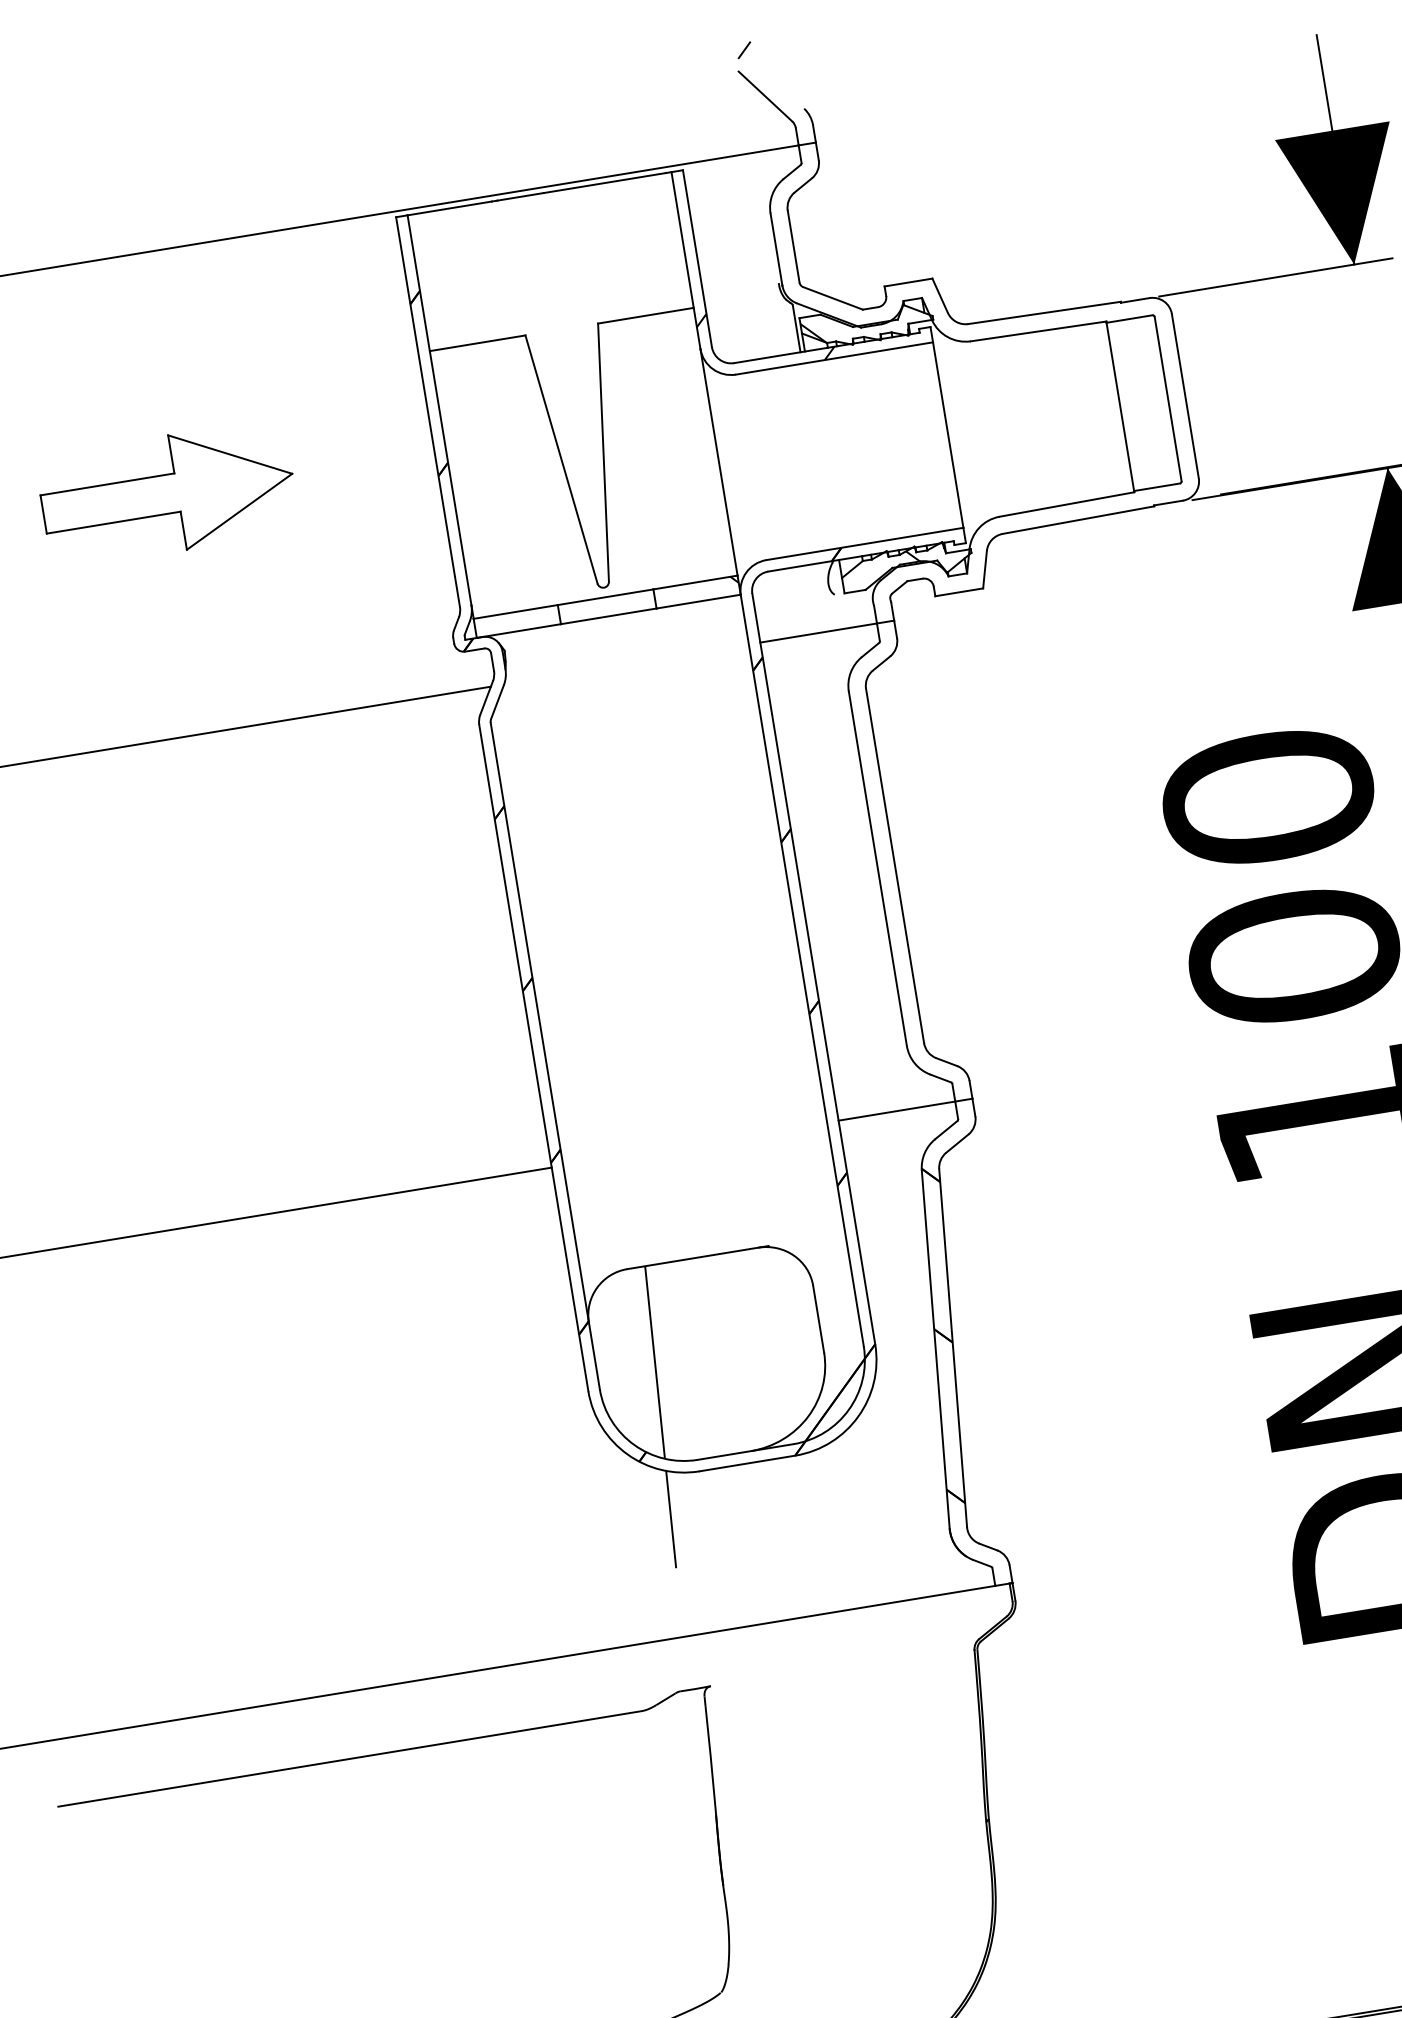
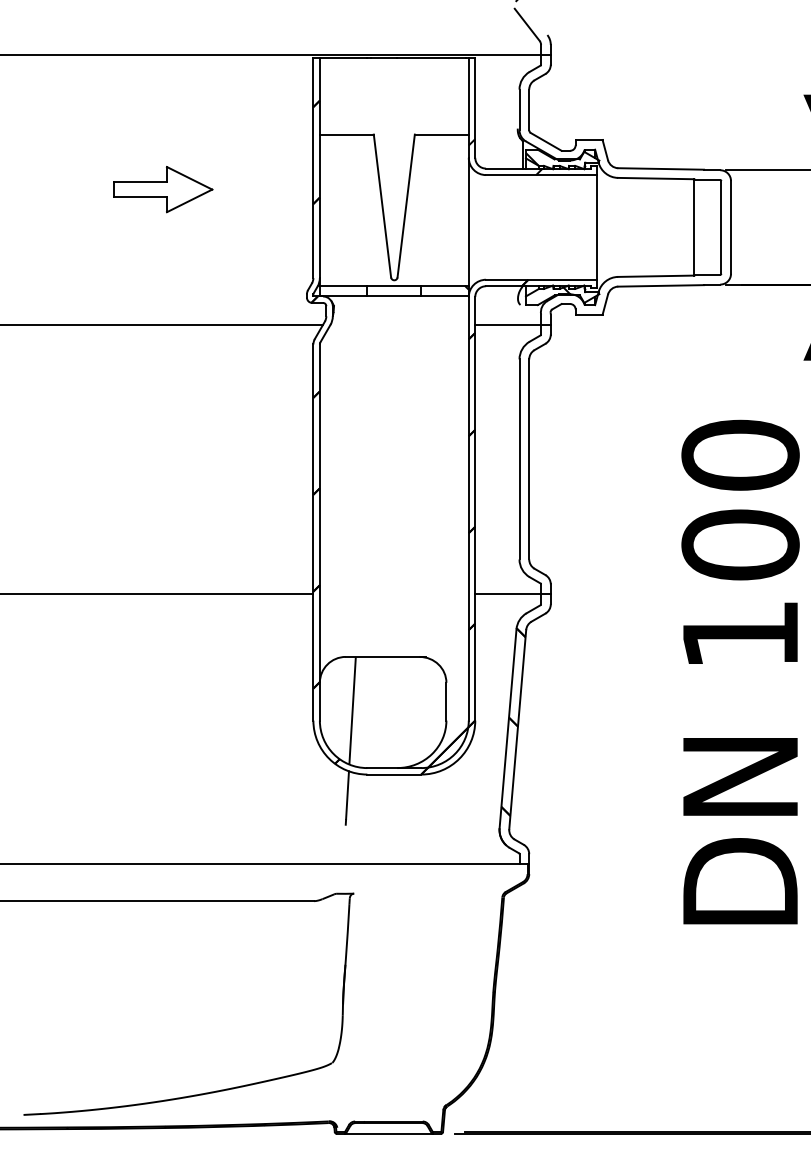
part: (168, 493) -> (163, 189), size x0.7

